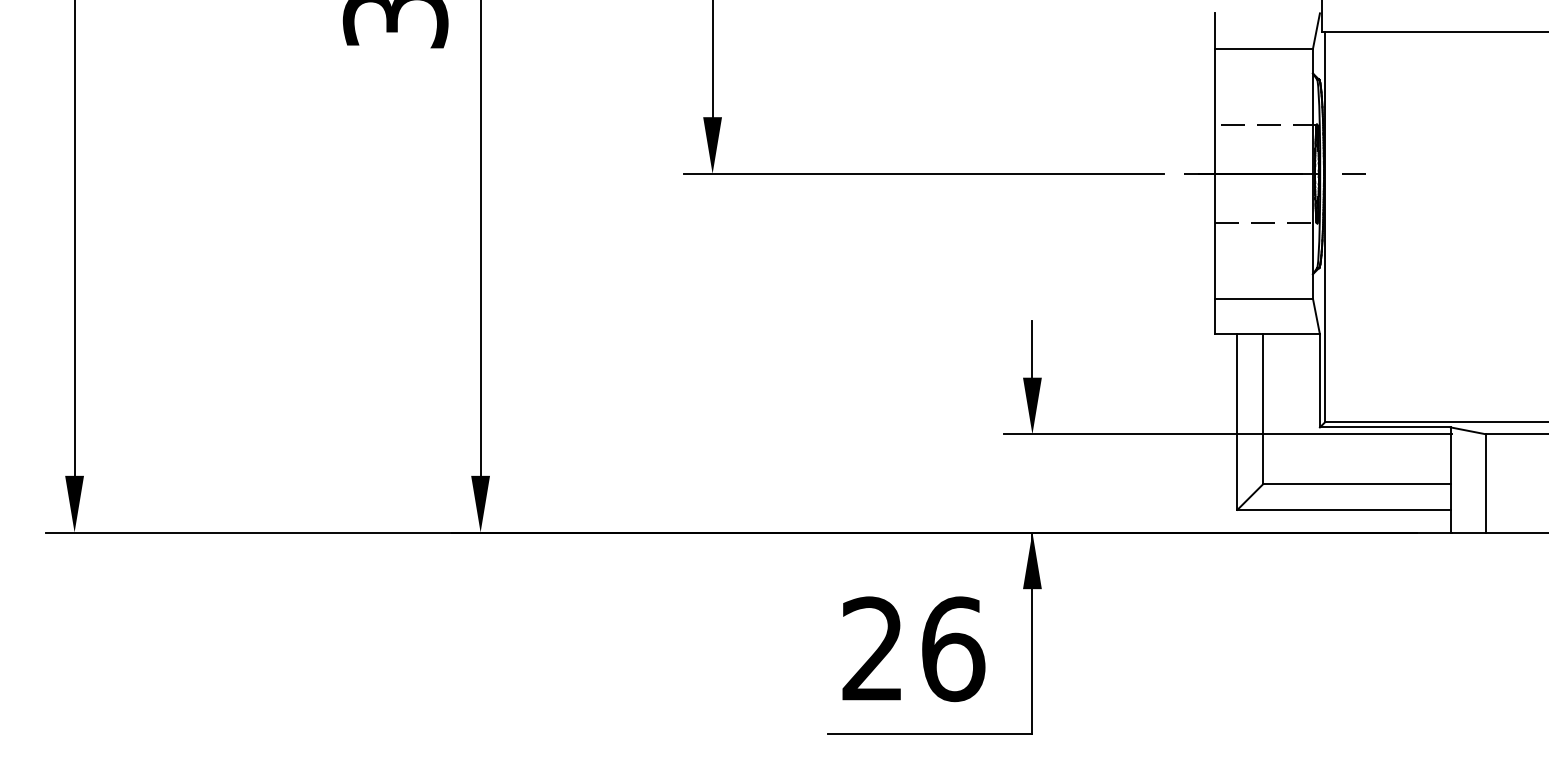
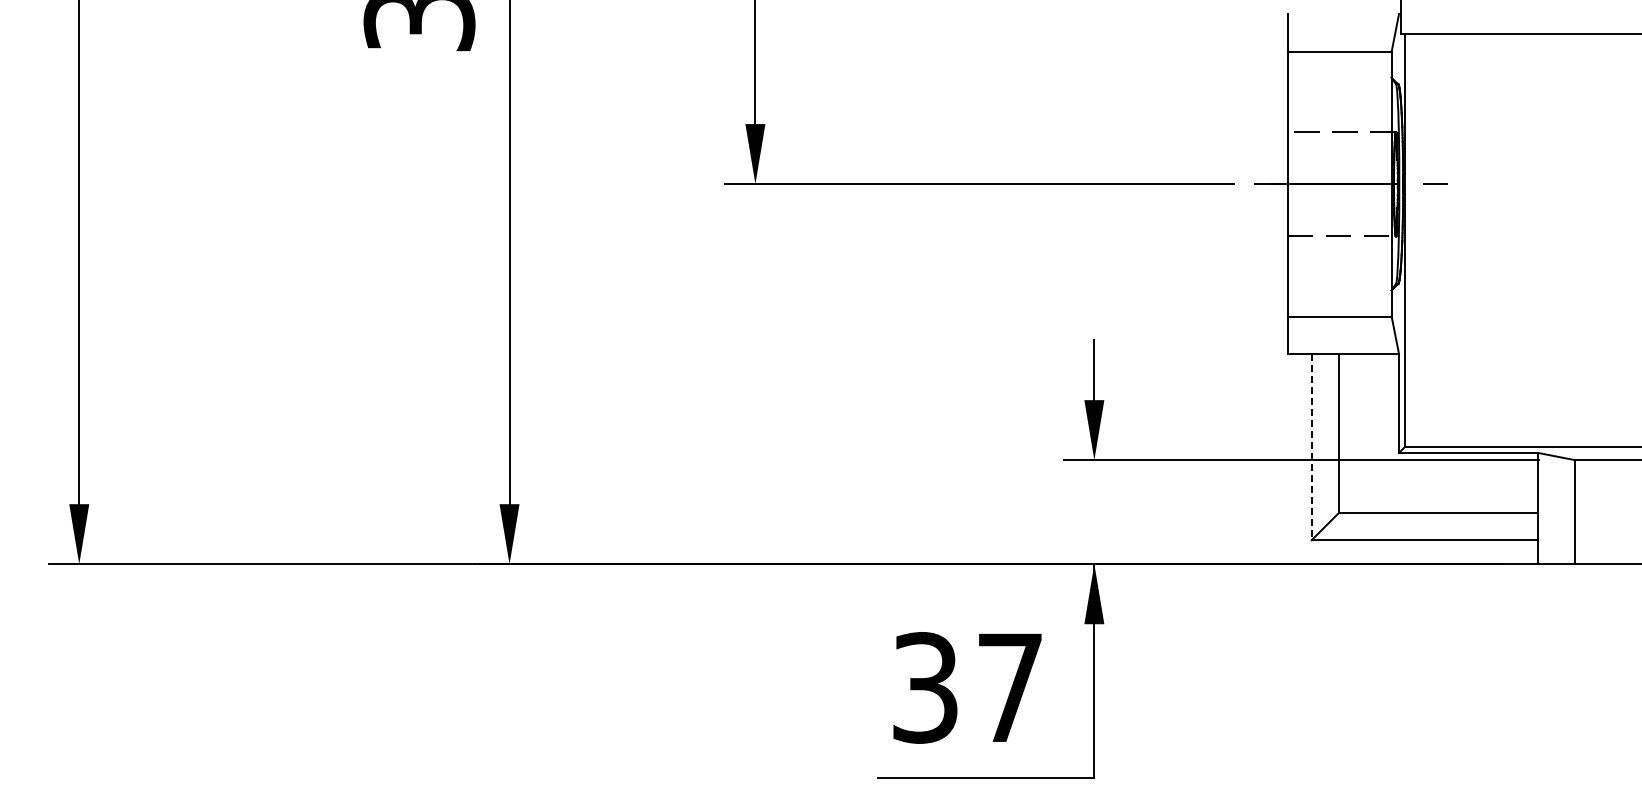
line: (1237, 422) -> (1311, 447), solid -> dashed
text: (913, 648) -> (968, 687), 26 -> 37

